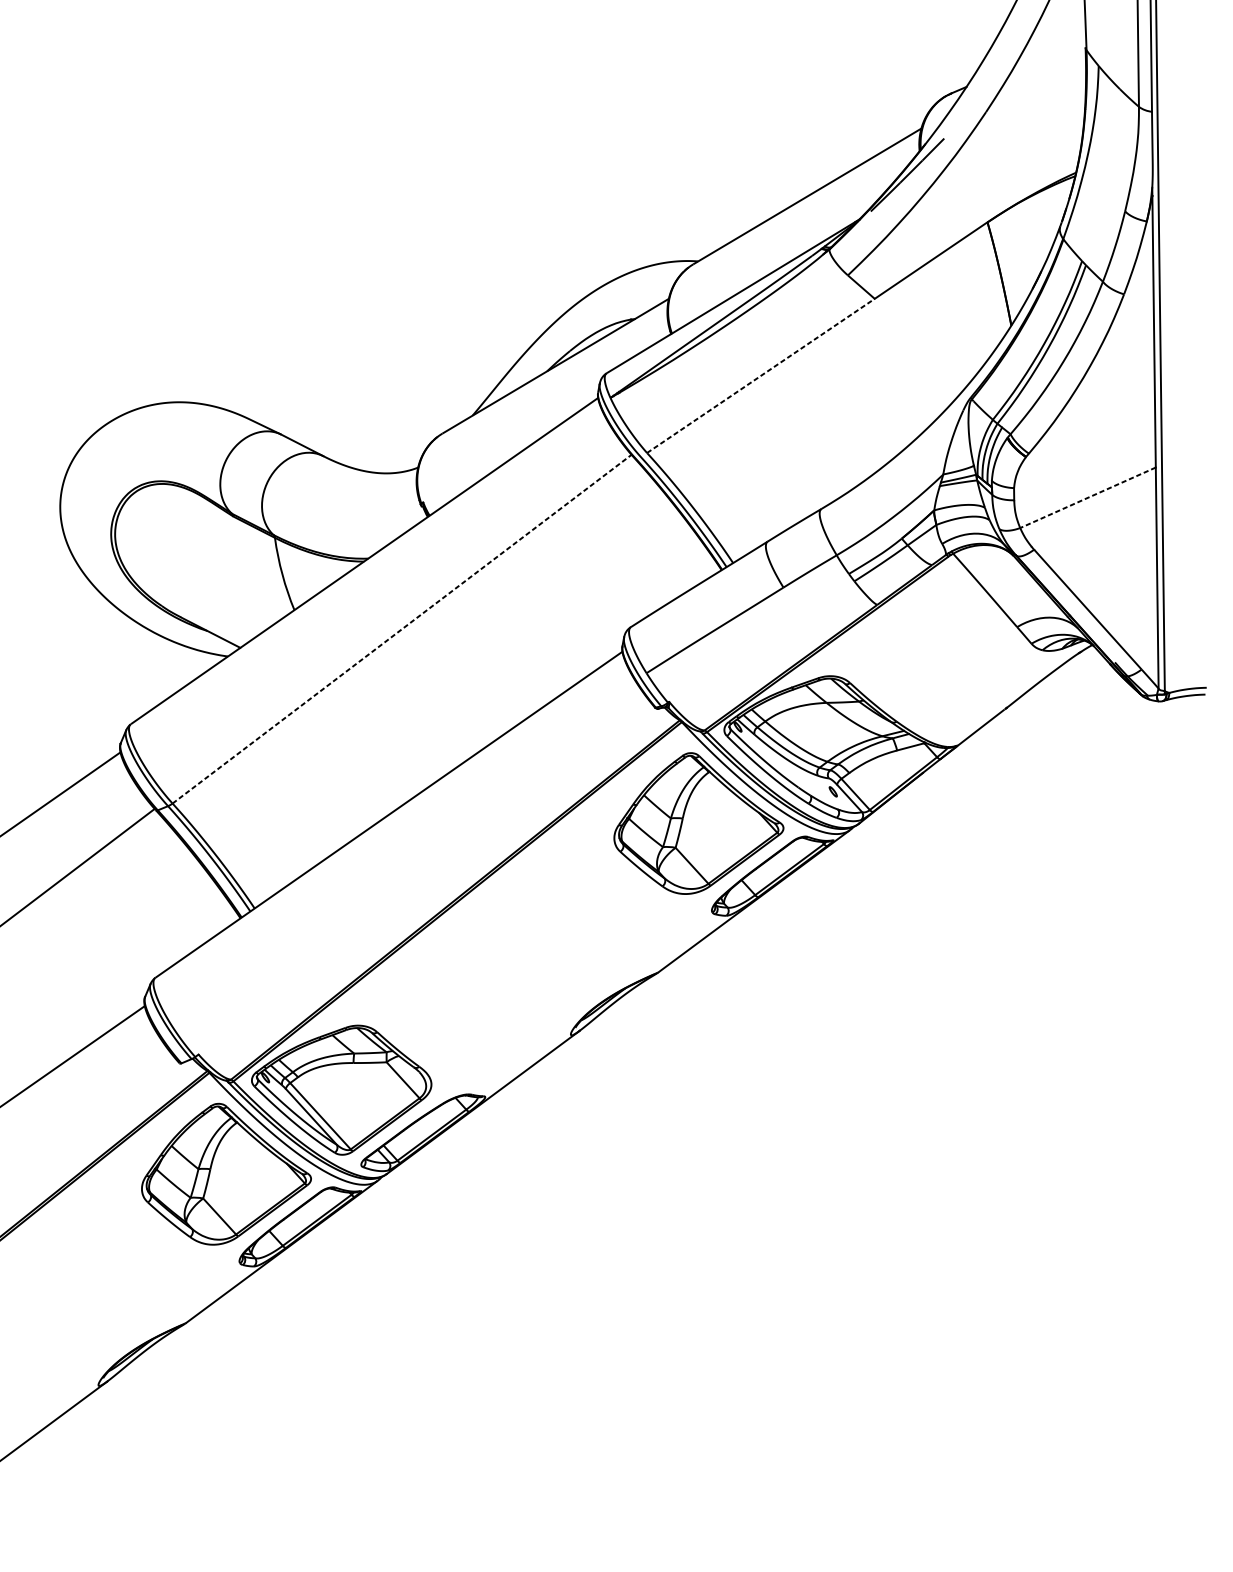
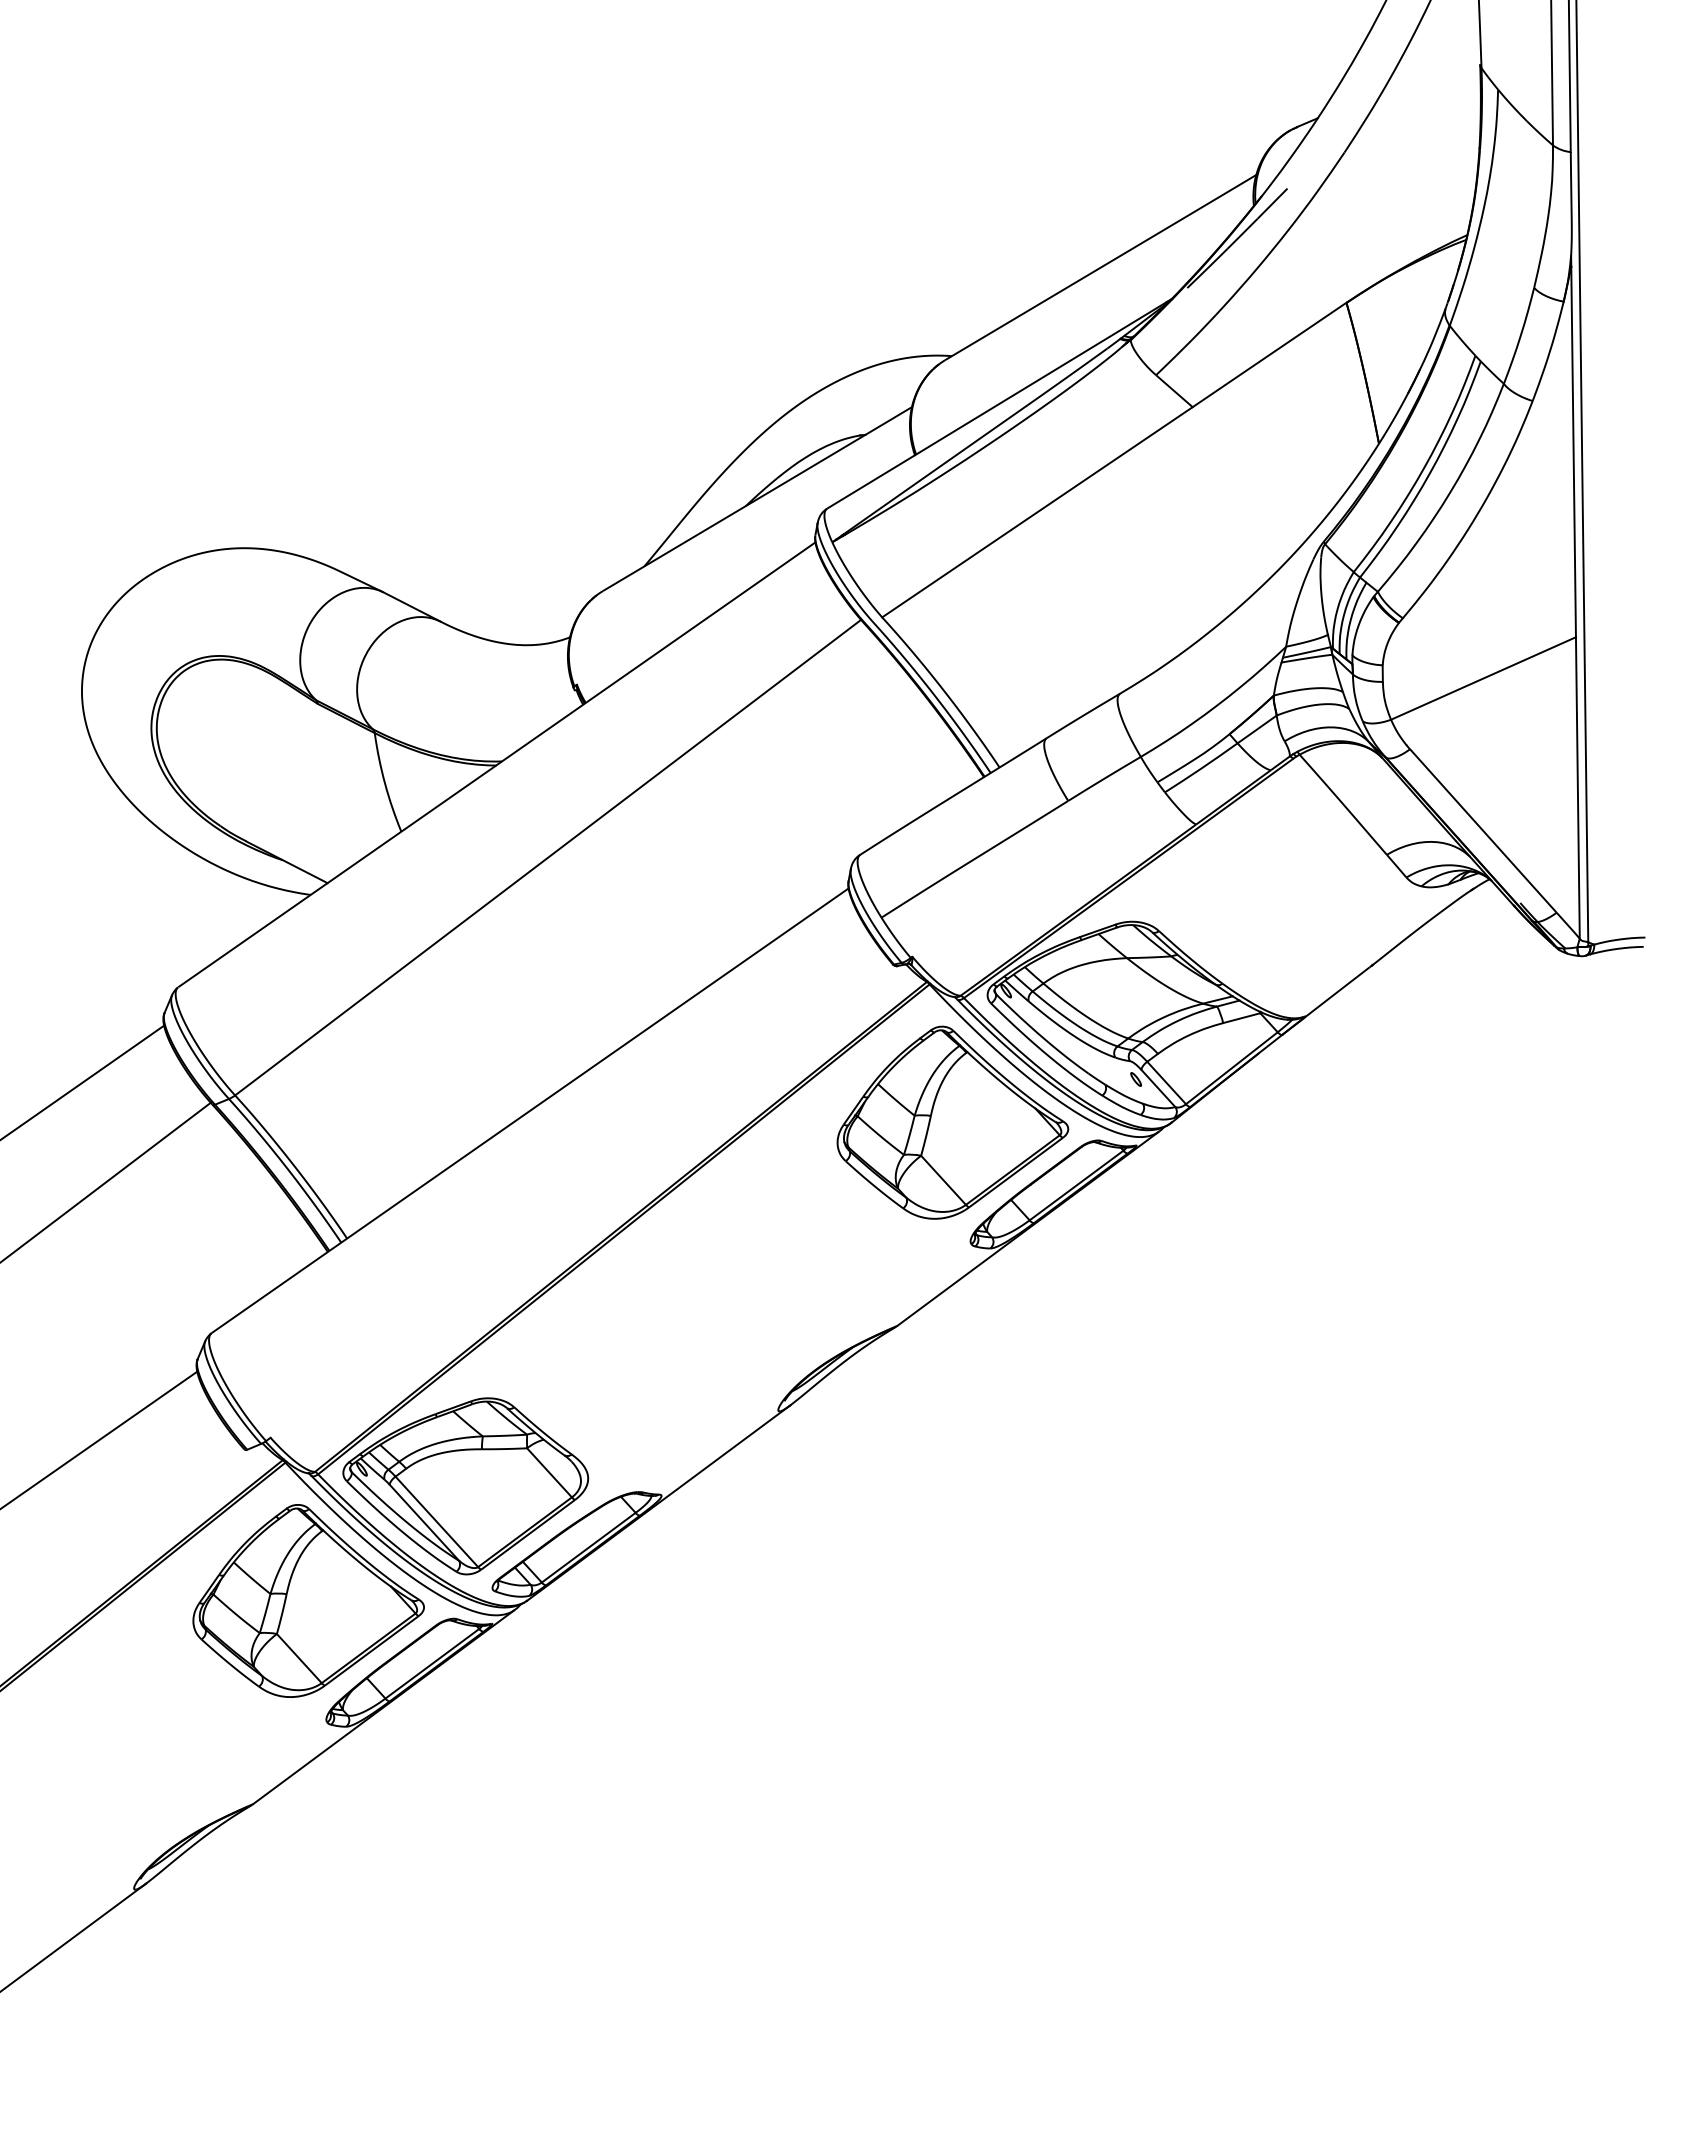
line: (760, 375) -> (1037, 511), dashed -> solid
line: (1088, 497) -> (1483, 678), dashed -> solid
line: (402, 629) -> (548, 857), dashed -> solid

